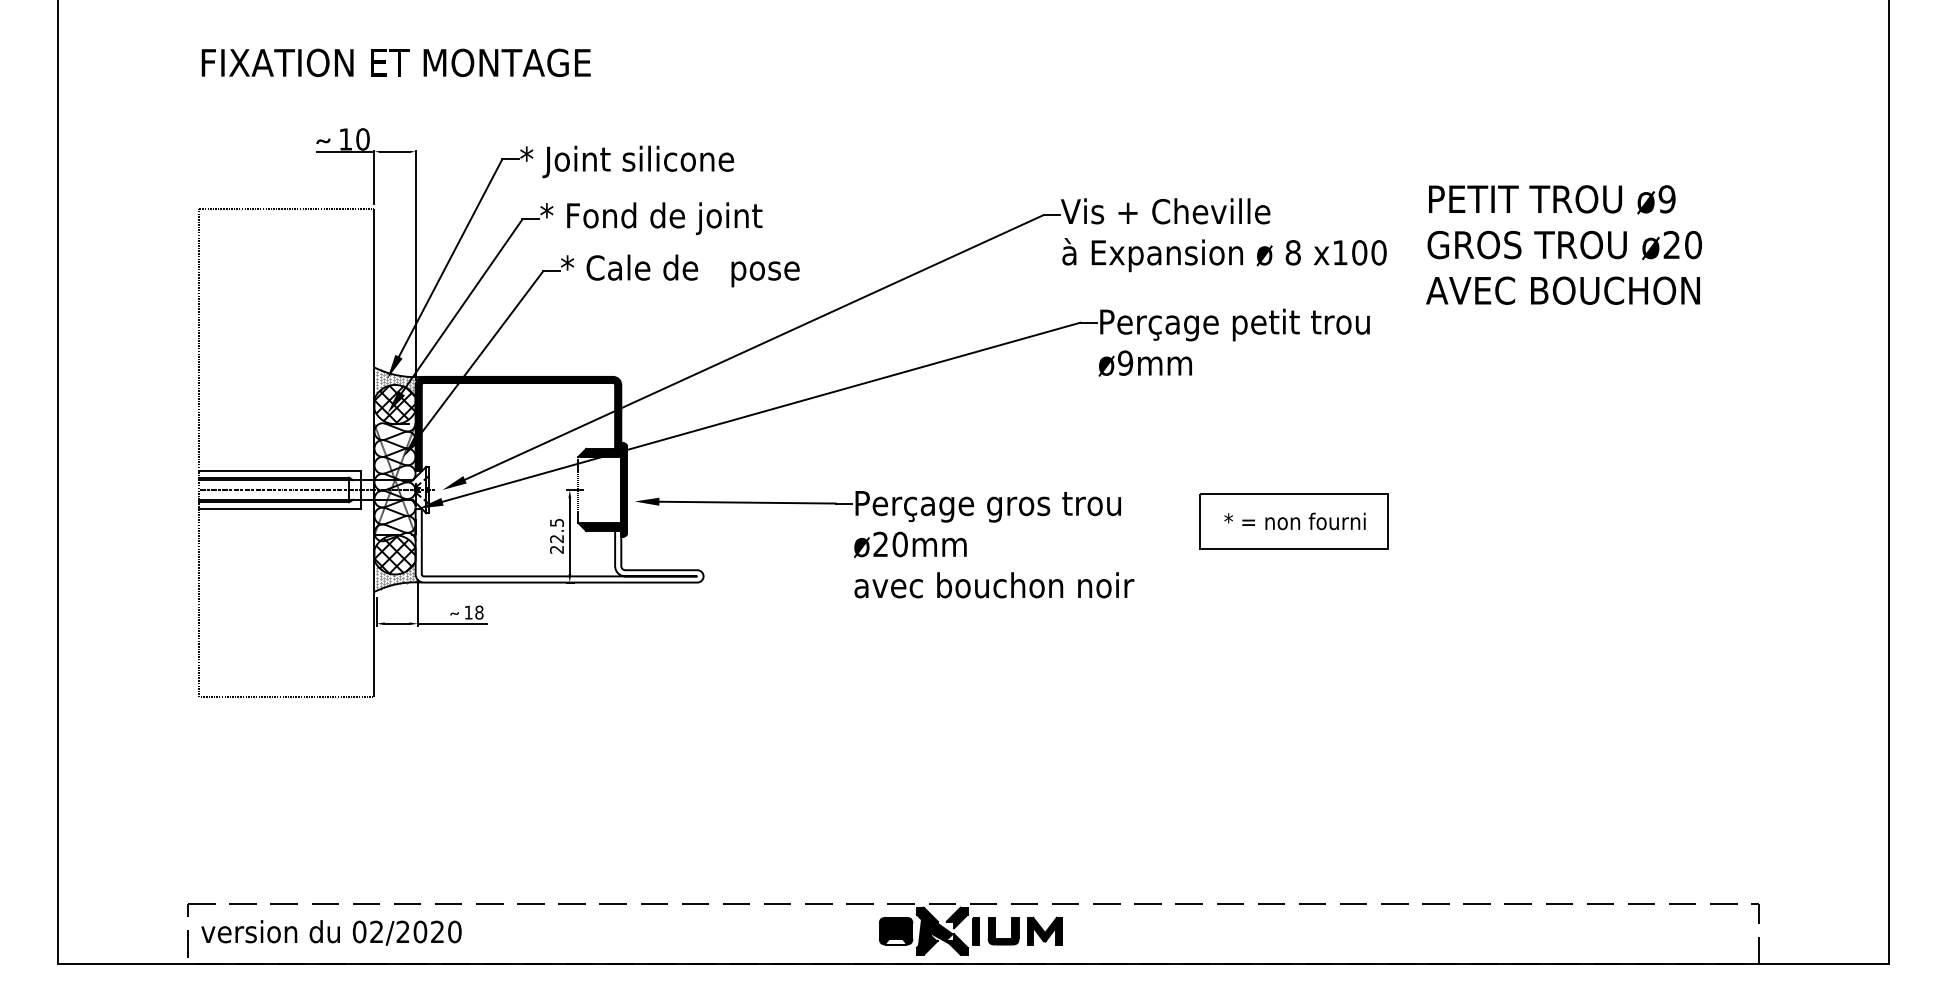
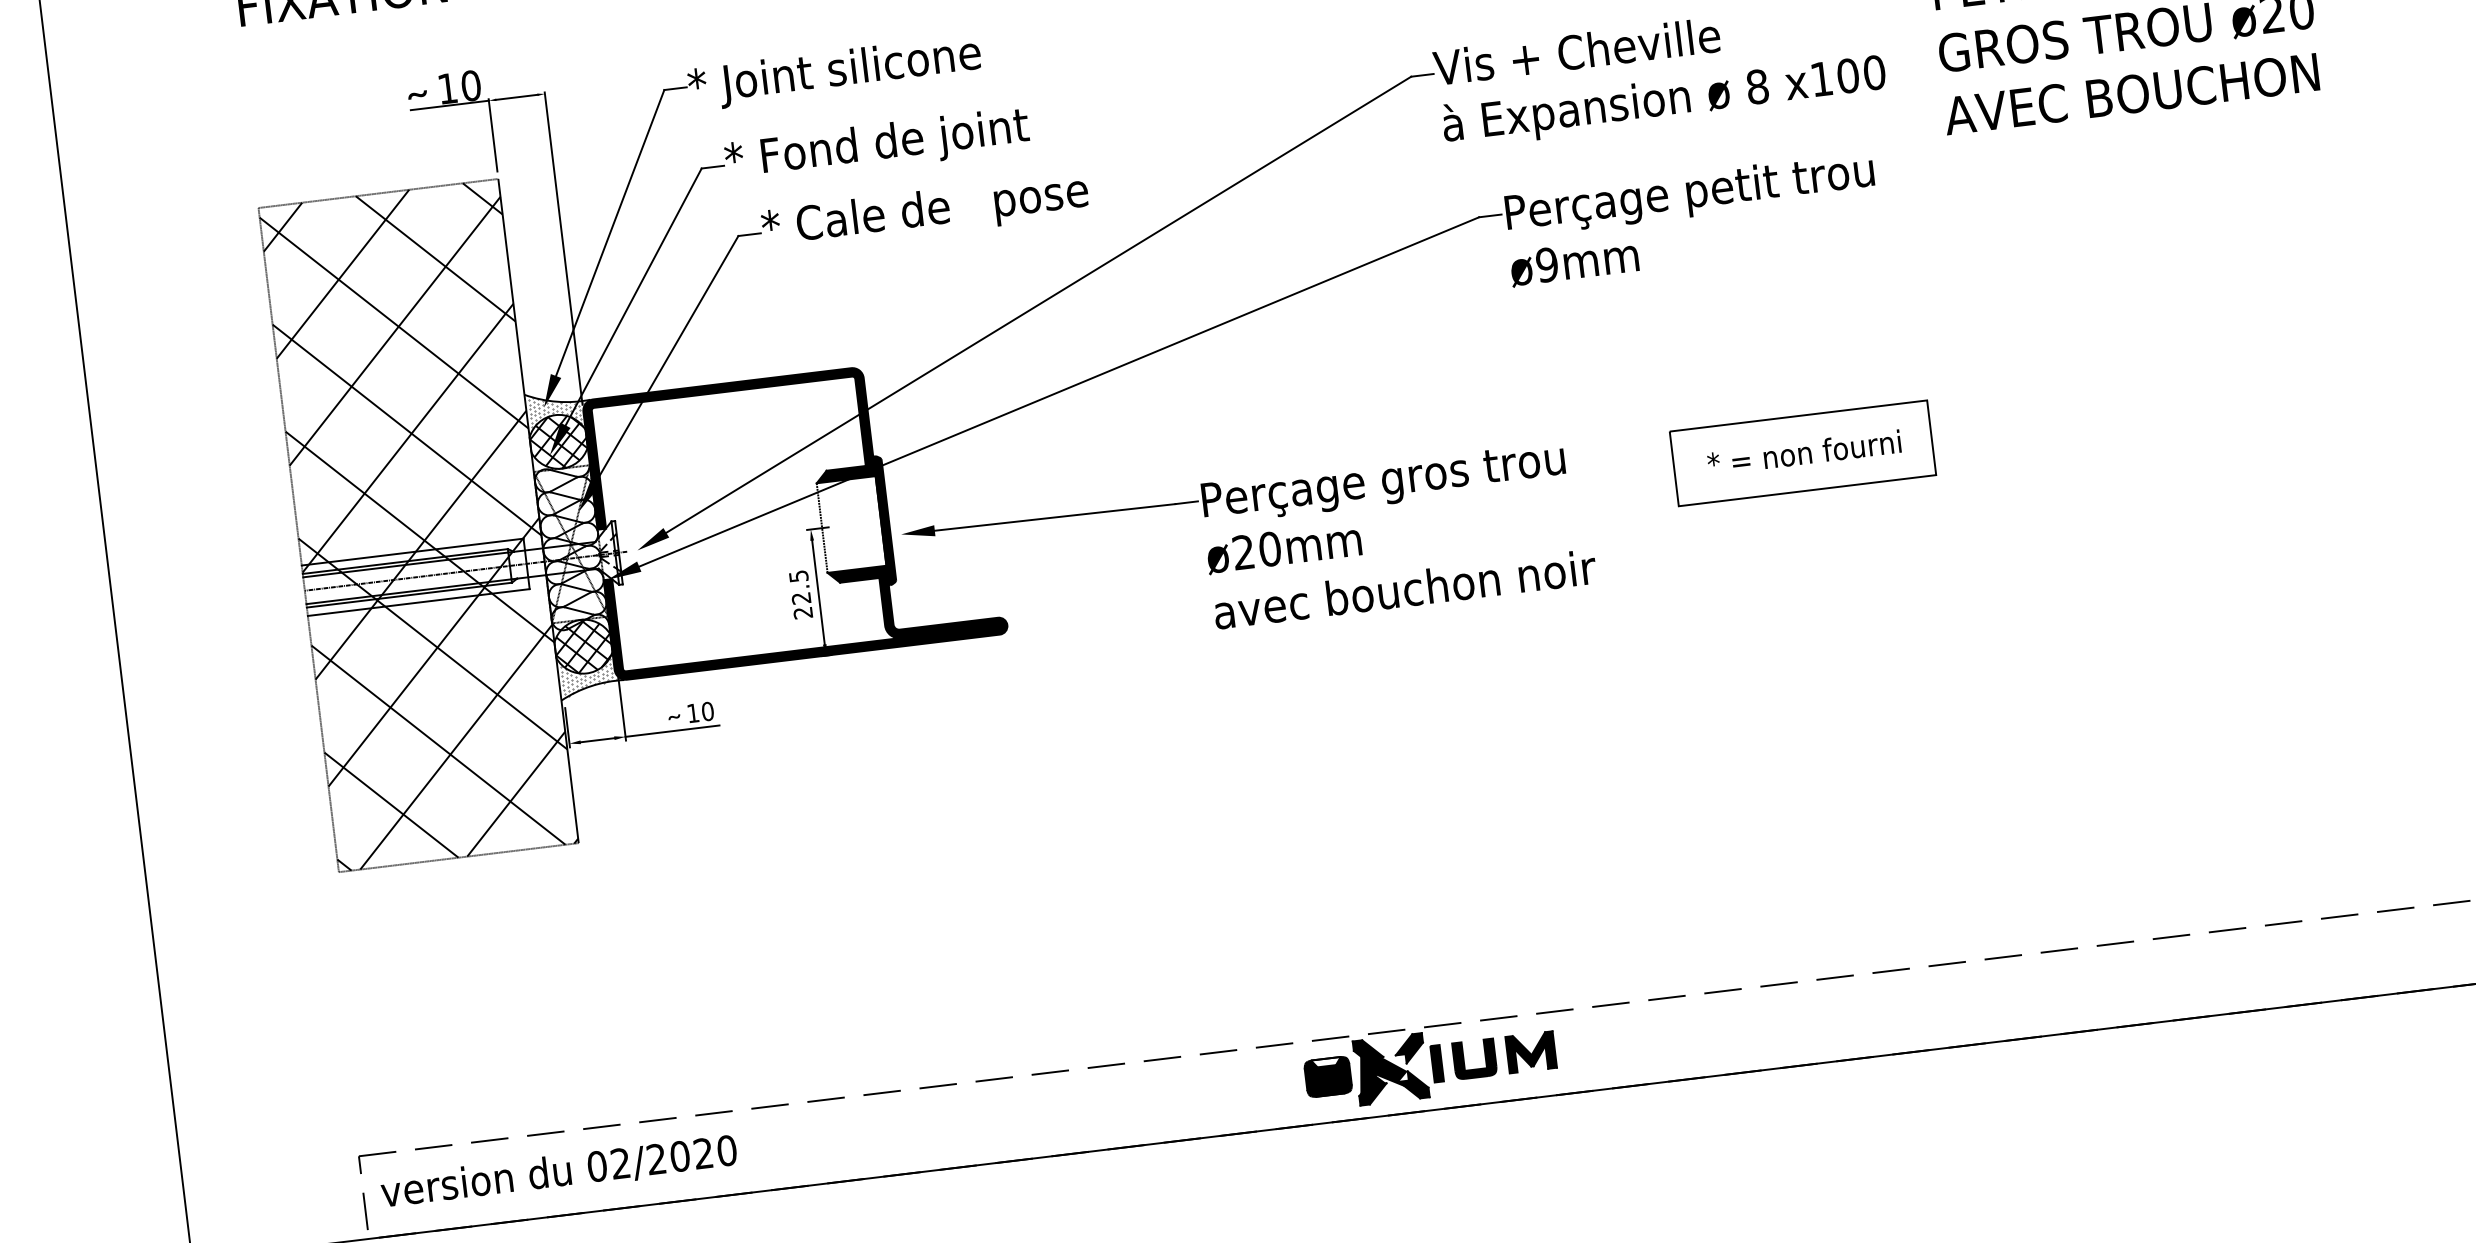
hatch: (286, 452) -> (418, 525), added
fill: (559, 545) -> (805, 606), added
text: (479, 612) -> (707, 711), 18 -> 10

